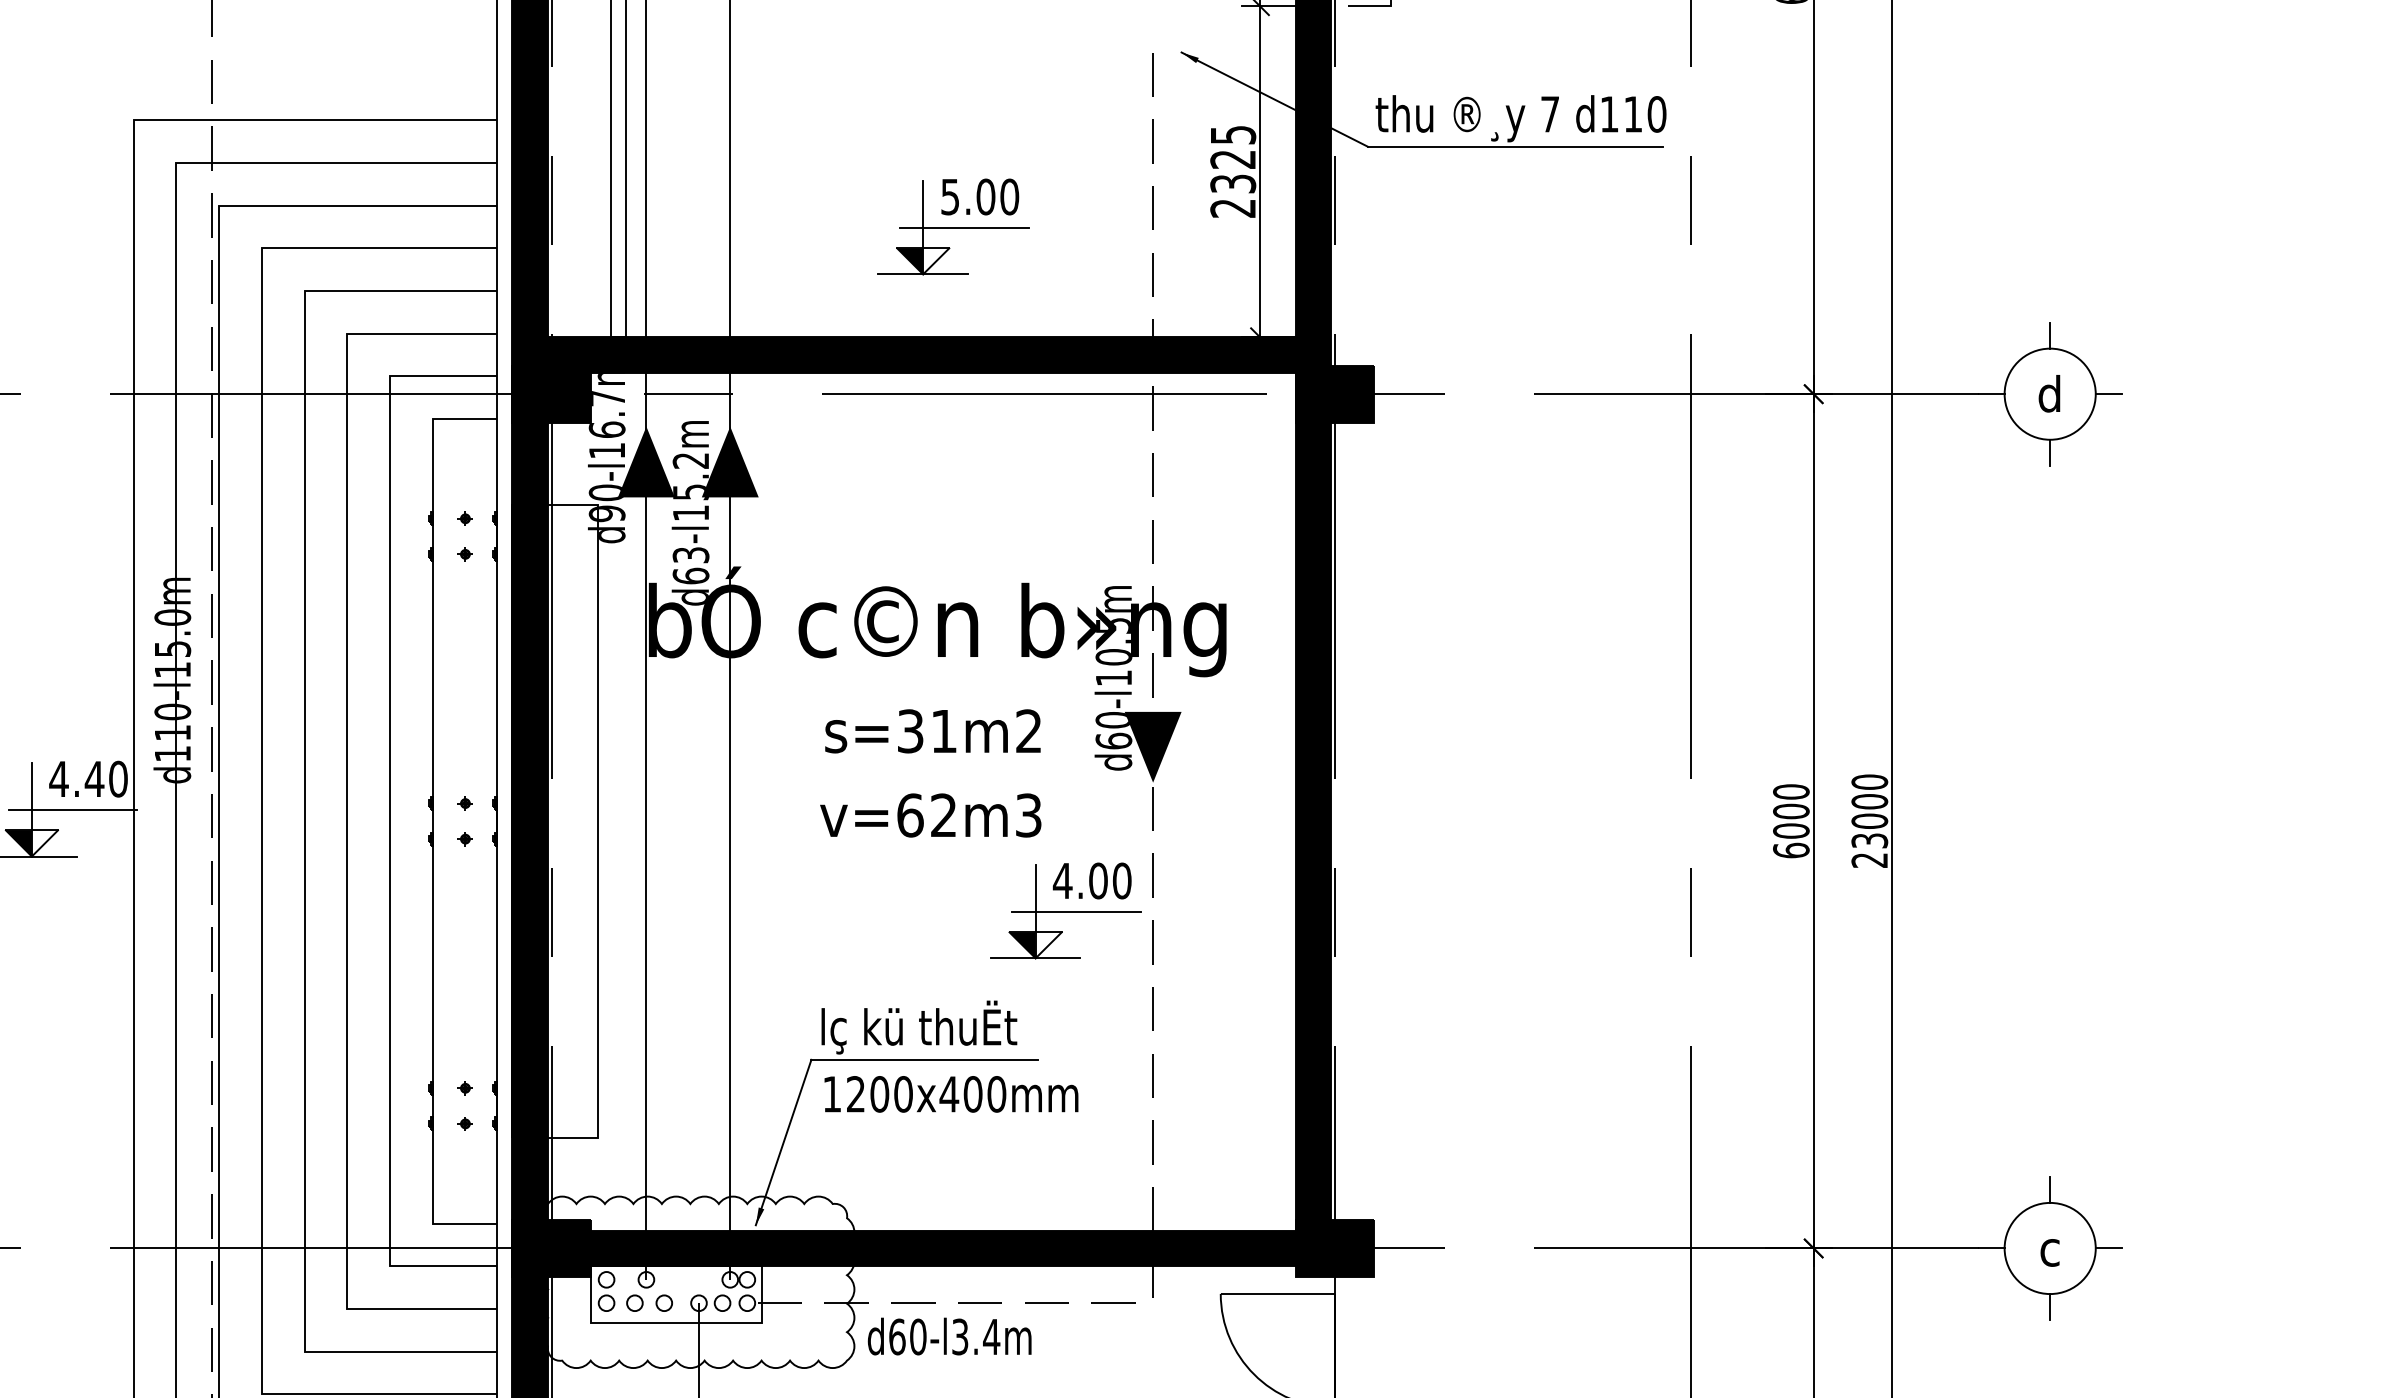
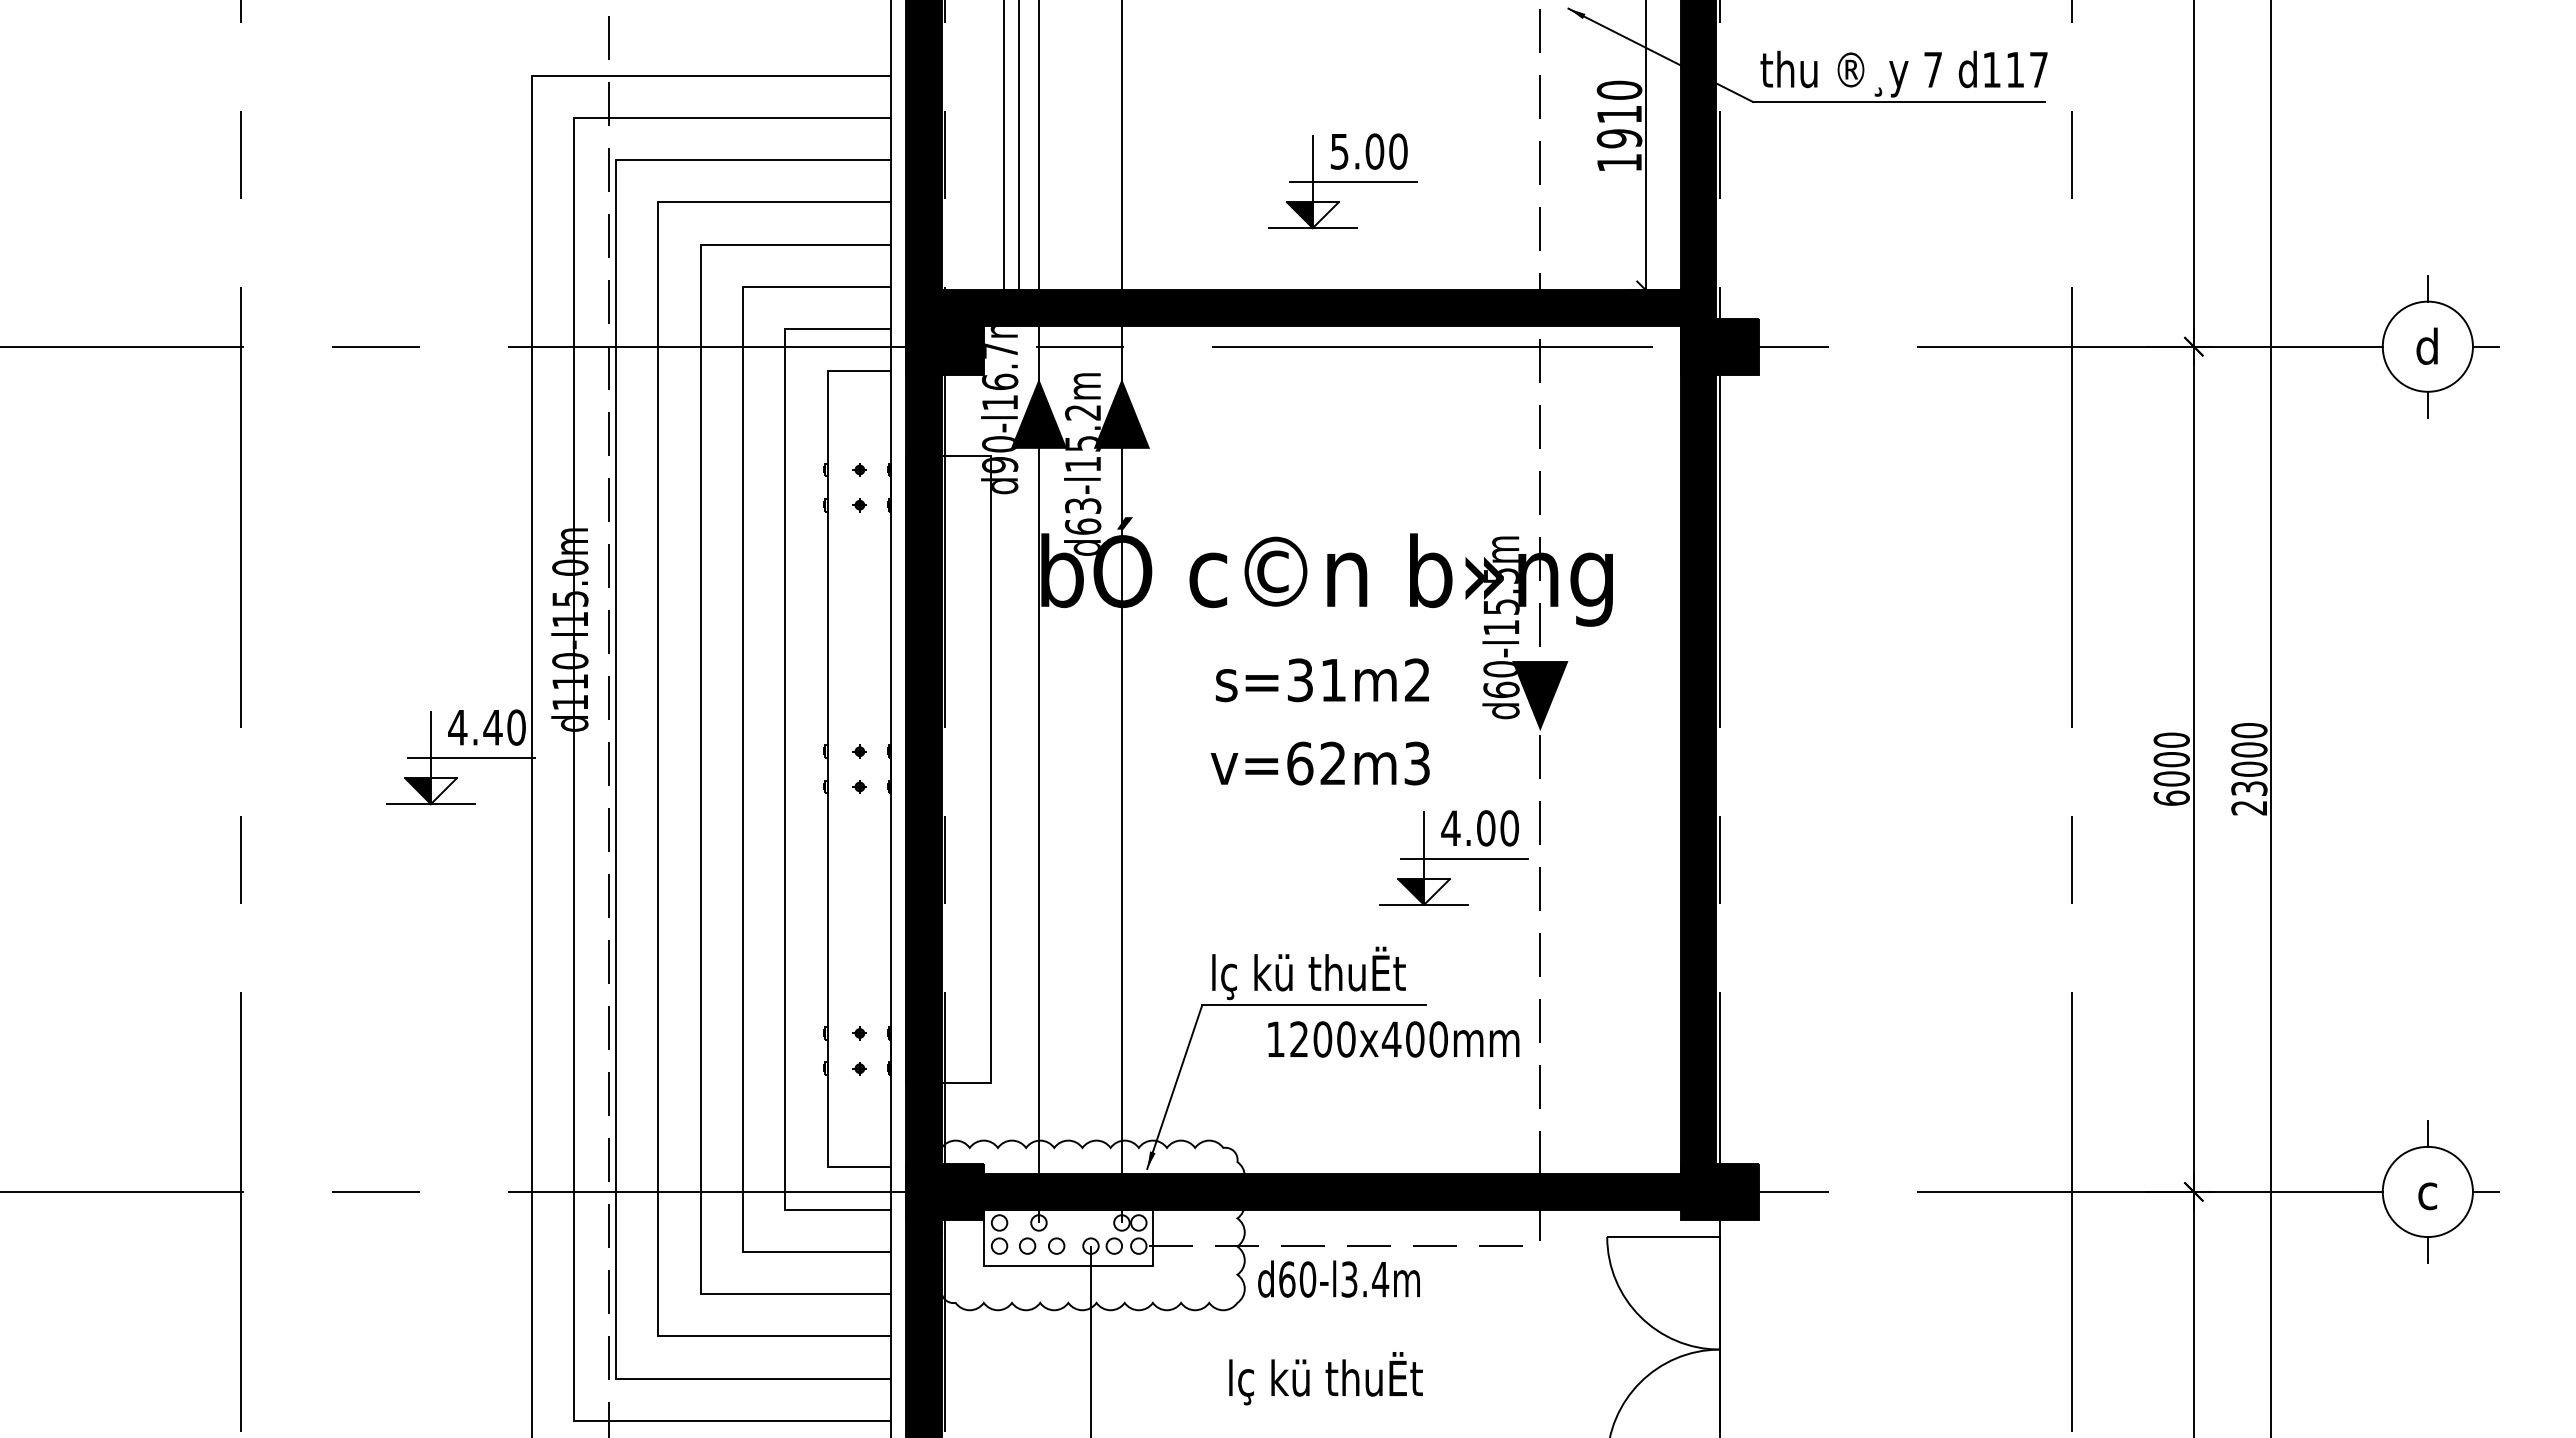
text: (1656, 114) -> (2038, 69), d110 -> d117
text: (1233, 171) -> (1619, 126), 2325 -> 1910
text: (1113, 656) -> (1501, 606), d60-l10.5m -> d60-l15.5m
text: (951, 1094) -> (1393, 1039), moved

